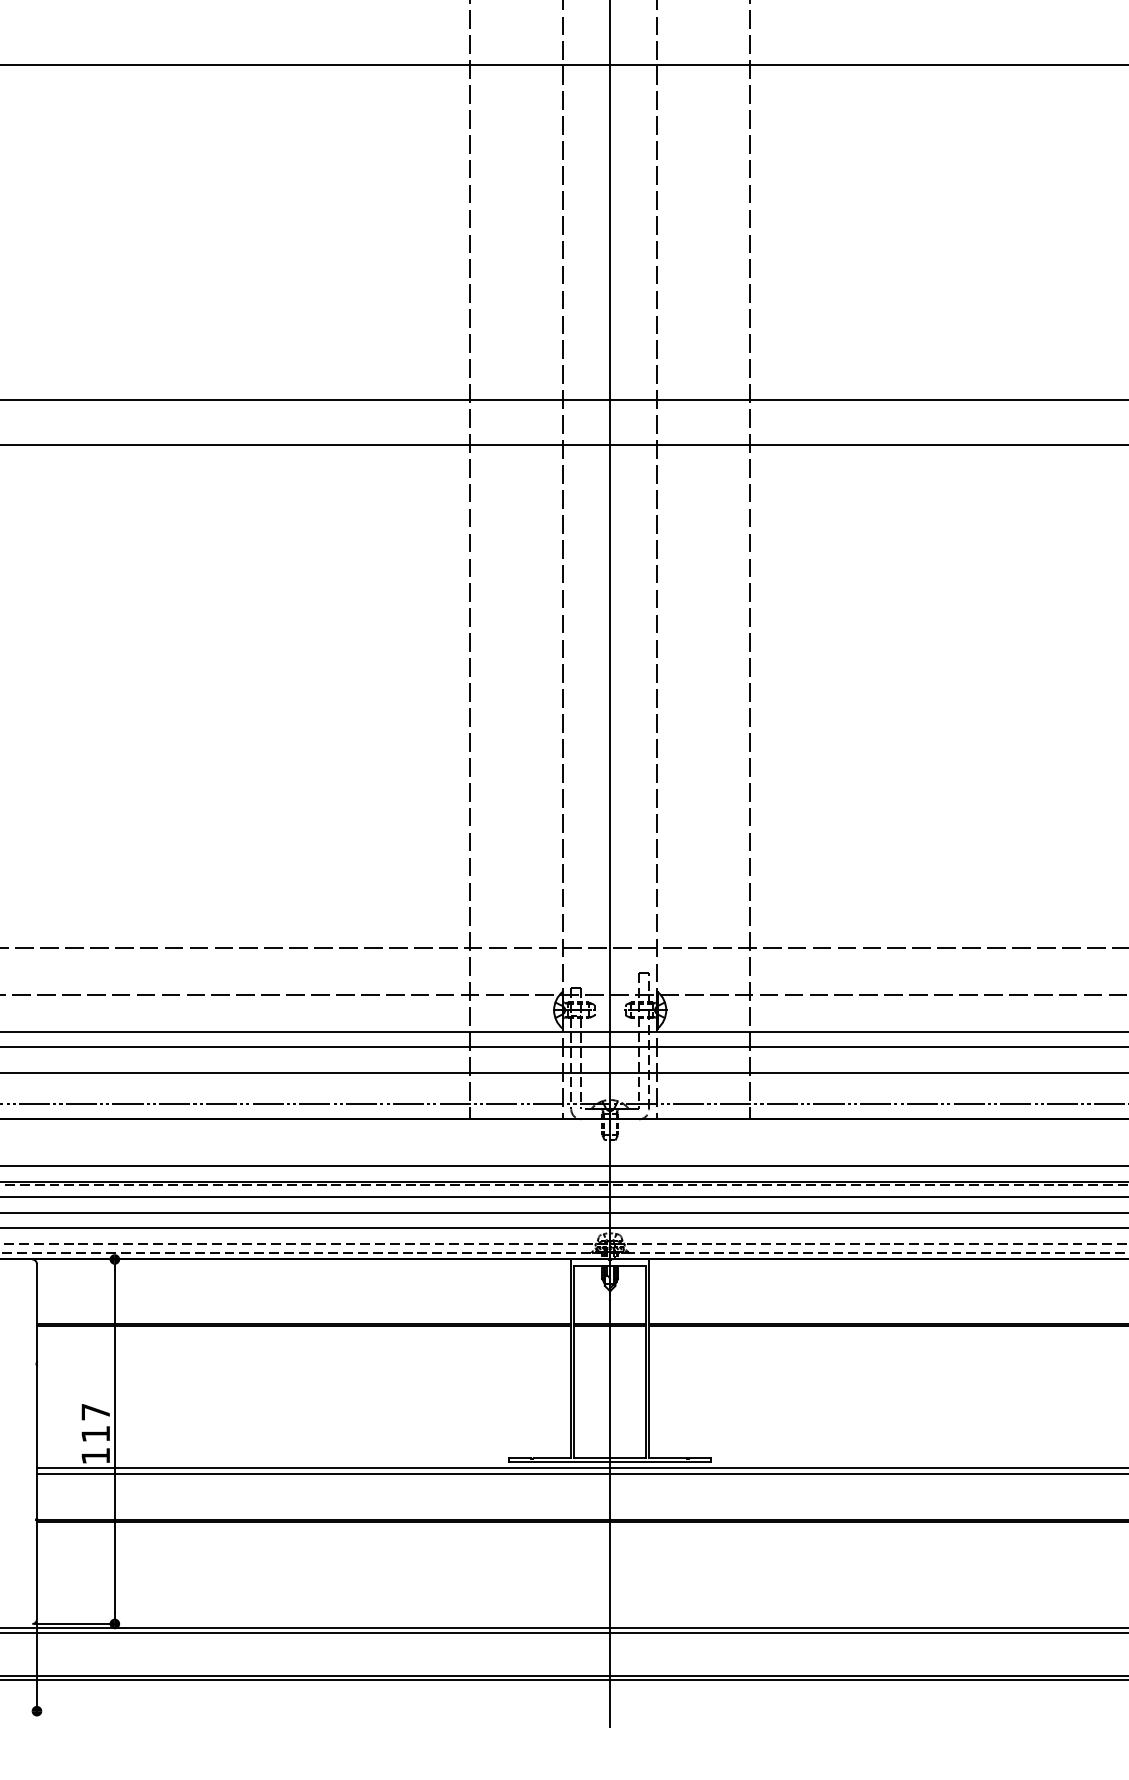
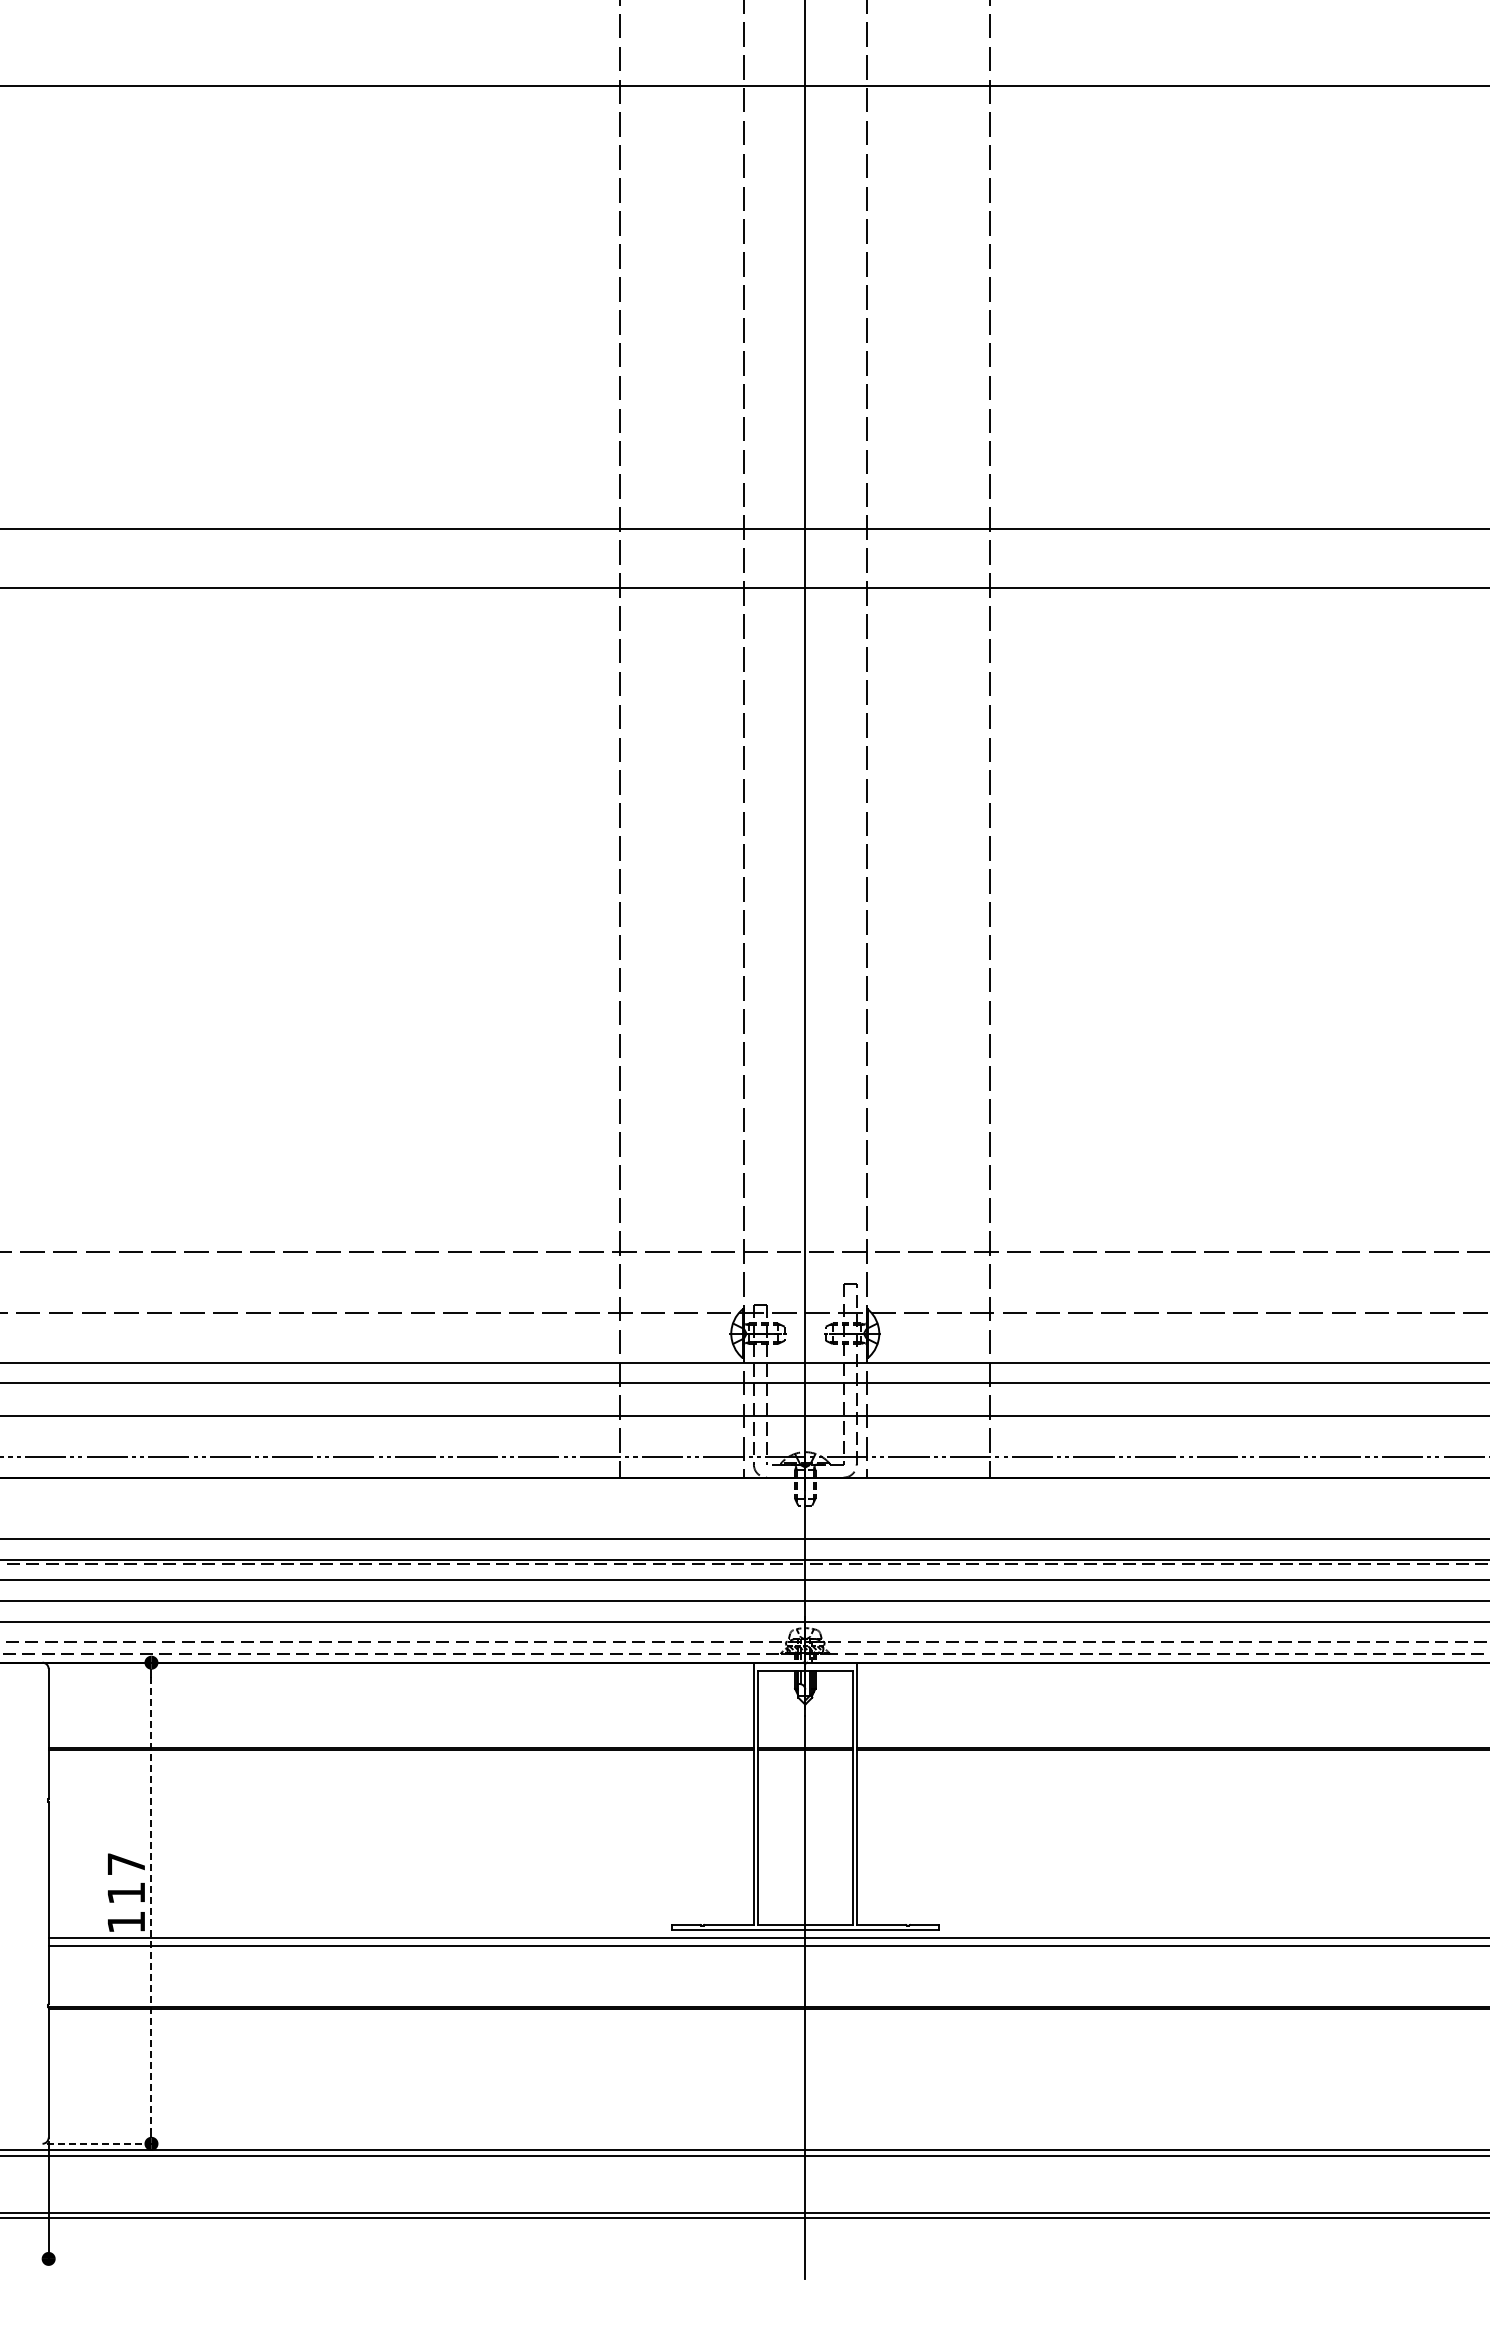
line: (114, 1441) -> (151, 1903), solid -> dashed
line: (76, 1623) -> (101, 2143), solid -> dashed

